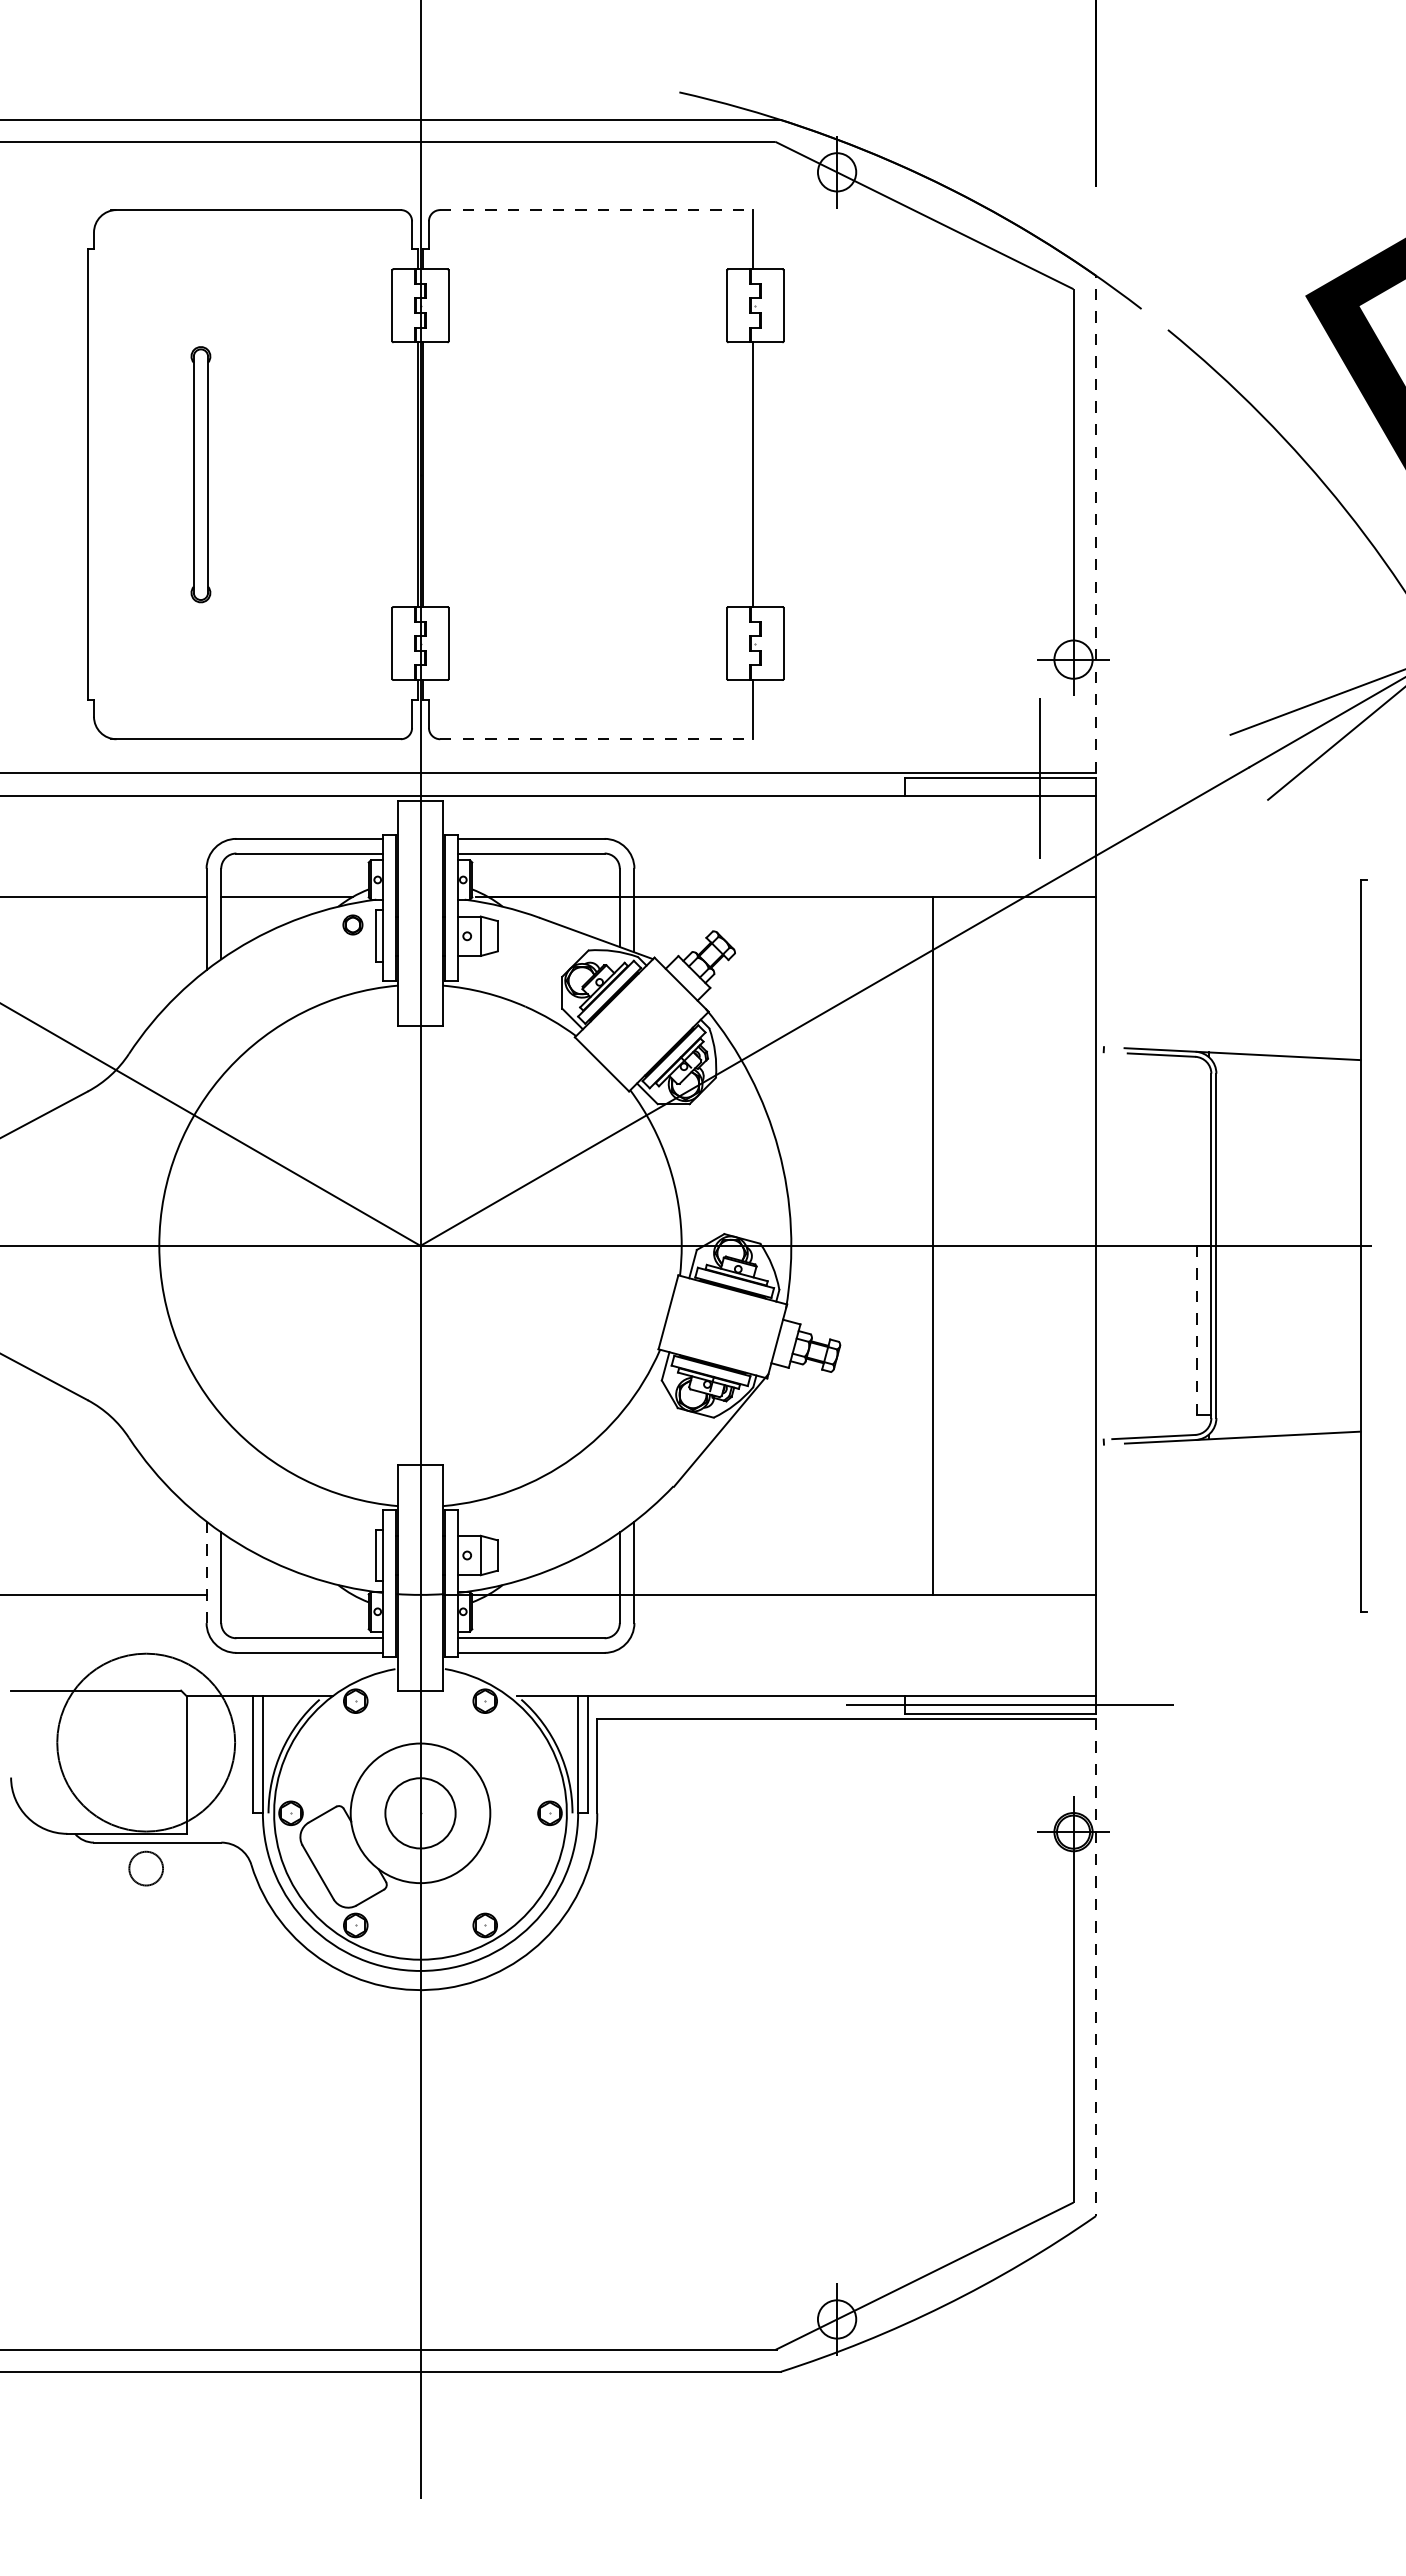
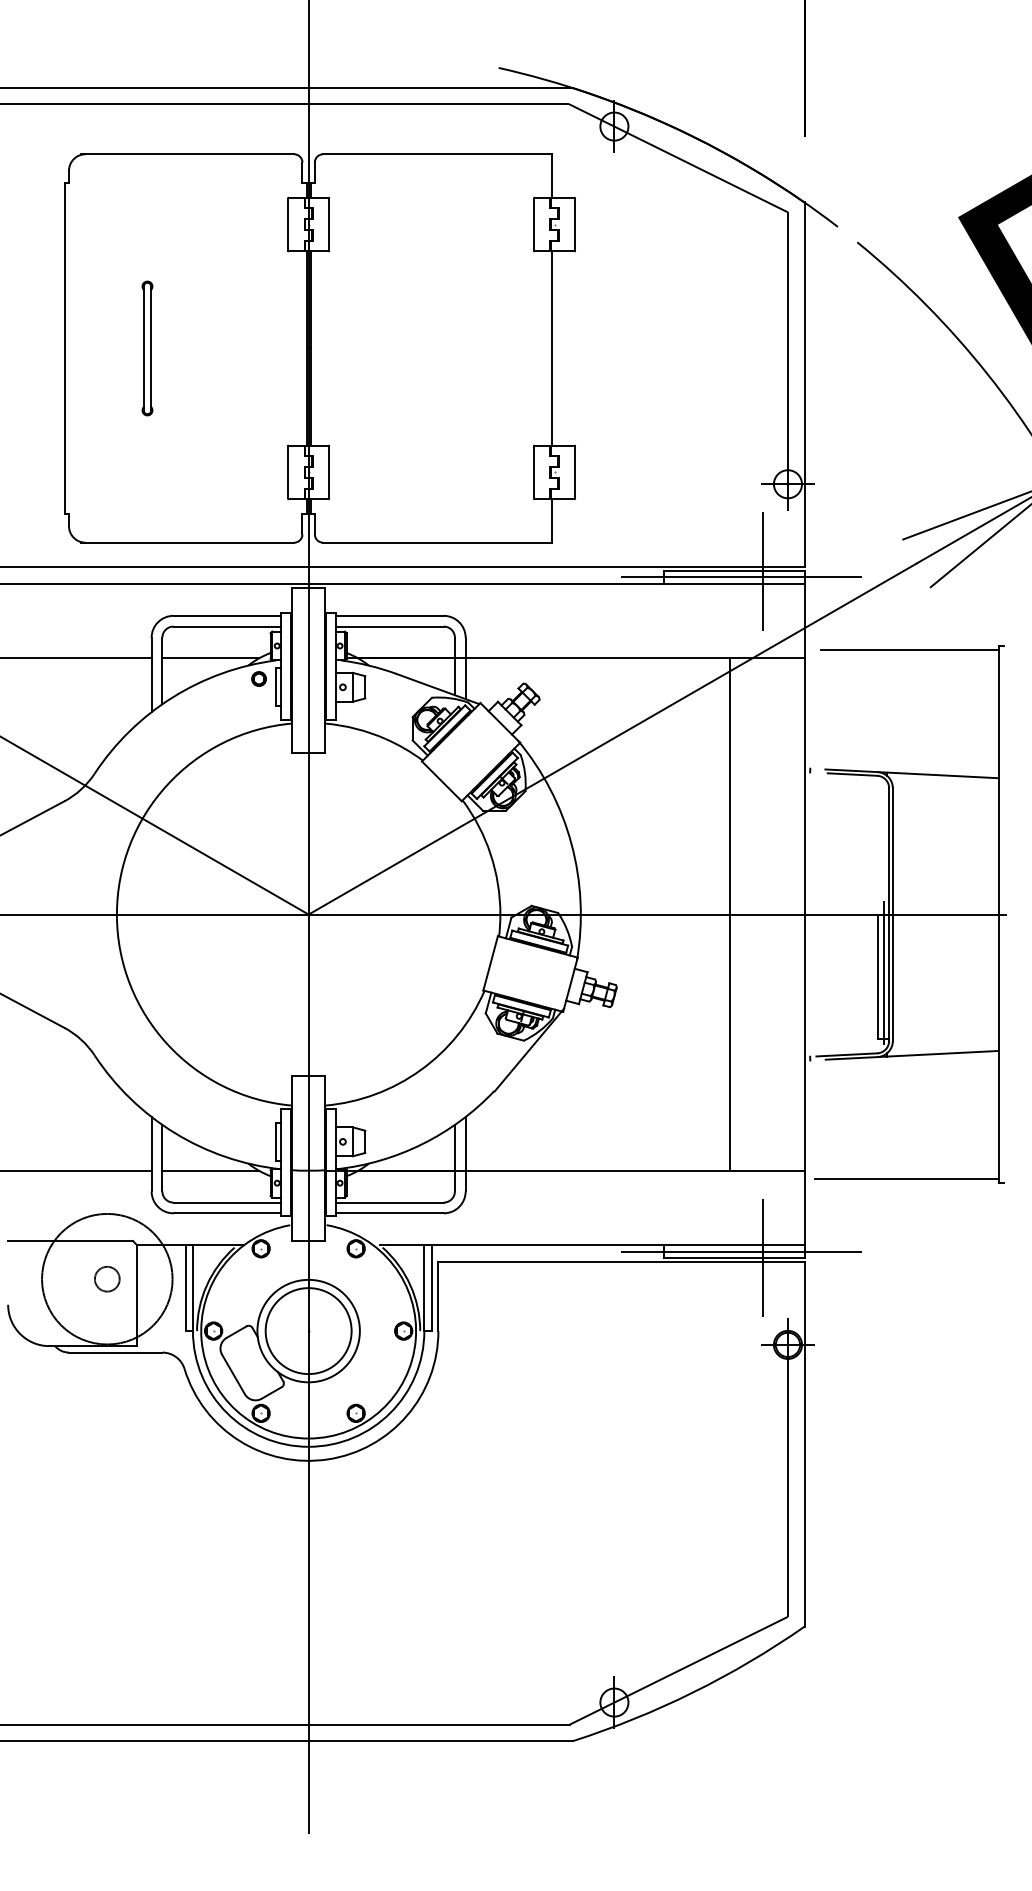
line: (596, 210) -> (437, 154), dashed -> solid
part: (200, 474) -> (147, 348), size x0.71
line: (1096, 524) -> (804, 385), dashed -> solid
line: (596, 739) -> (437, 542), dashed -> solid
line: (1009, 786) -> (740, 577), added
line: (1239, 885) -> (909, 650), added
line: (932, 1245) -> (729, 914), moved
line: (1204, 1324) -> (884, 972), added
line: (1196, 1330) -> (878, 976), dashed -> solid
line: (206, 1572) -> (151, 1154), dashed -> solid
line: (286, 1594) -> (210, 1170), added
line: (1235, 1606) -> (906, 1179), added
line: (1039, 1712) -> (762, 1257), added
circle: (420, 1812) -> (308, 1330), size x1.67
circle: (145, 1868) -> (106, 1279), moved
line: (1096, 1967) -> (804, 1444), dashed -> solid

